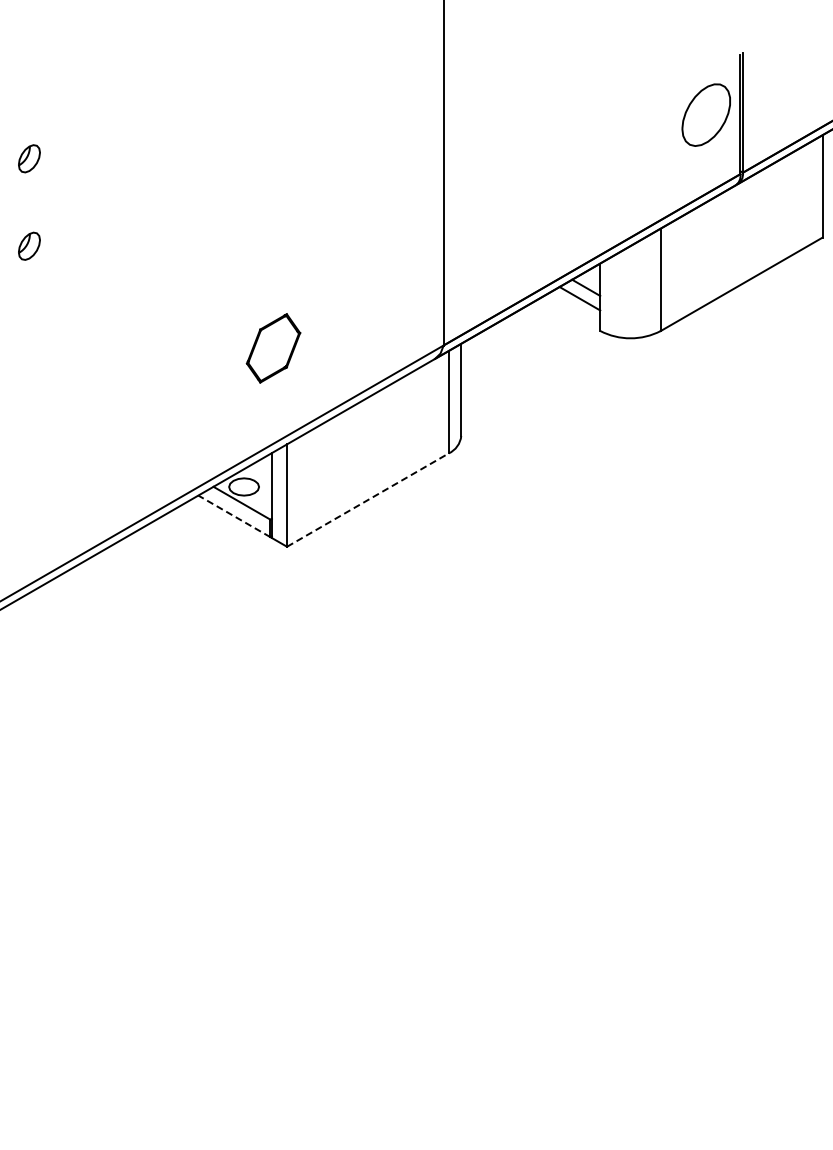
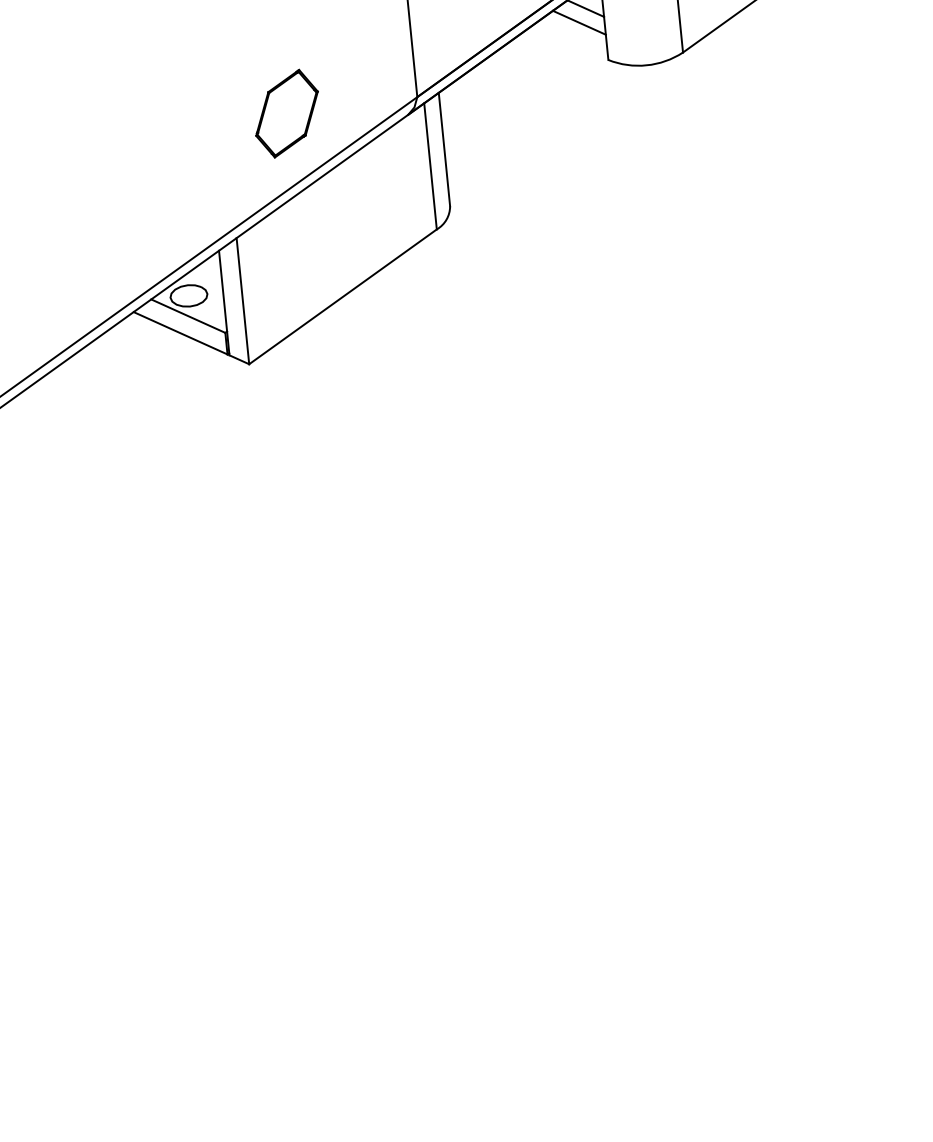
part: (273, 348) -> (286, 113), moved
line: (368, 499) -> (343, 296), dashed -> solid
line: (234, 516) -> (180, 333), dashed -> solid

